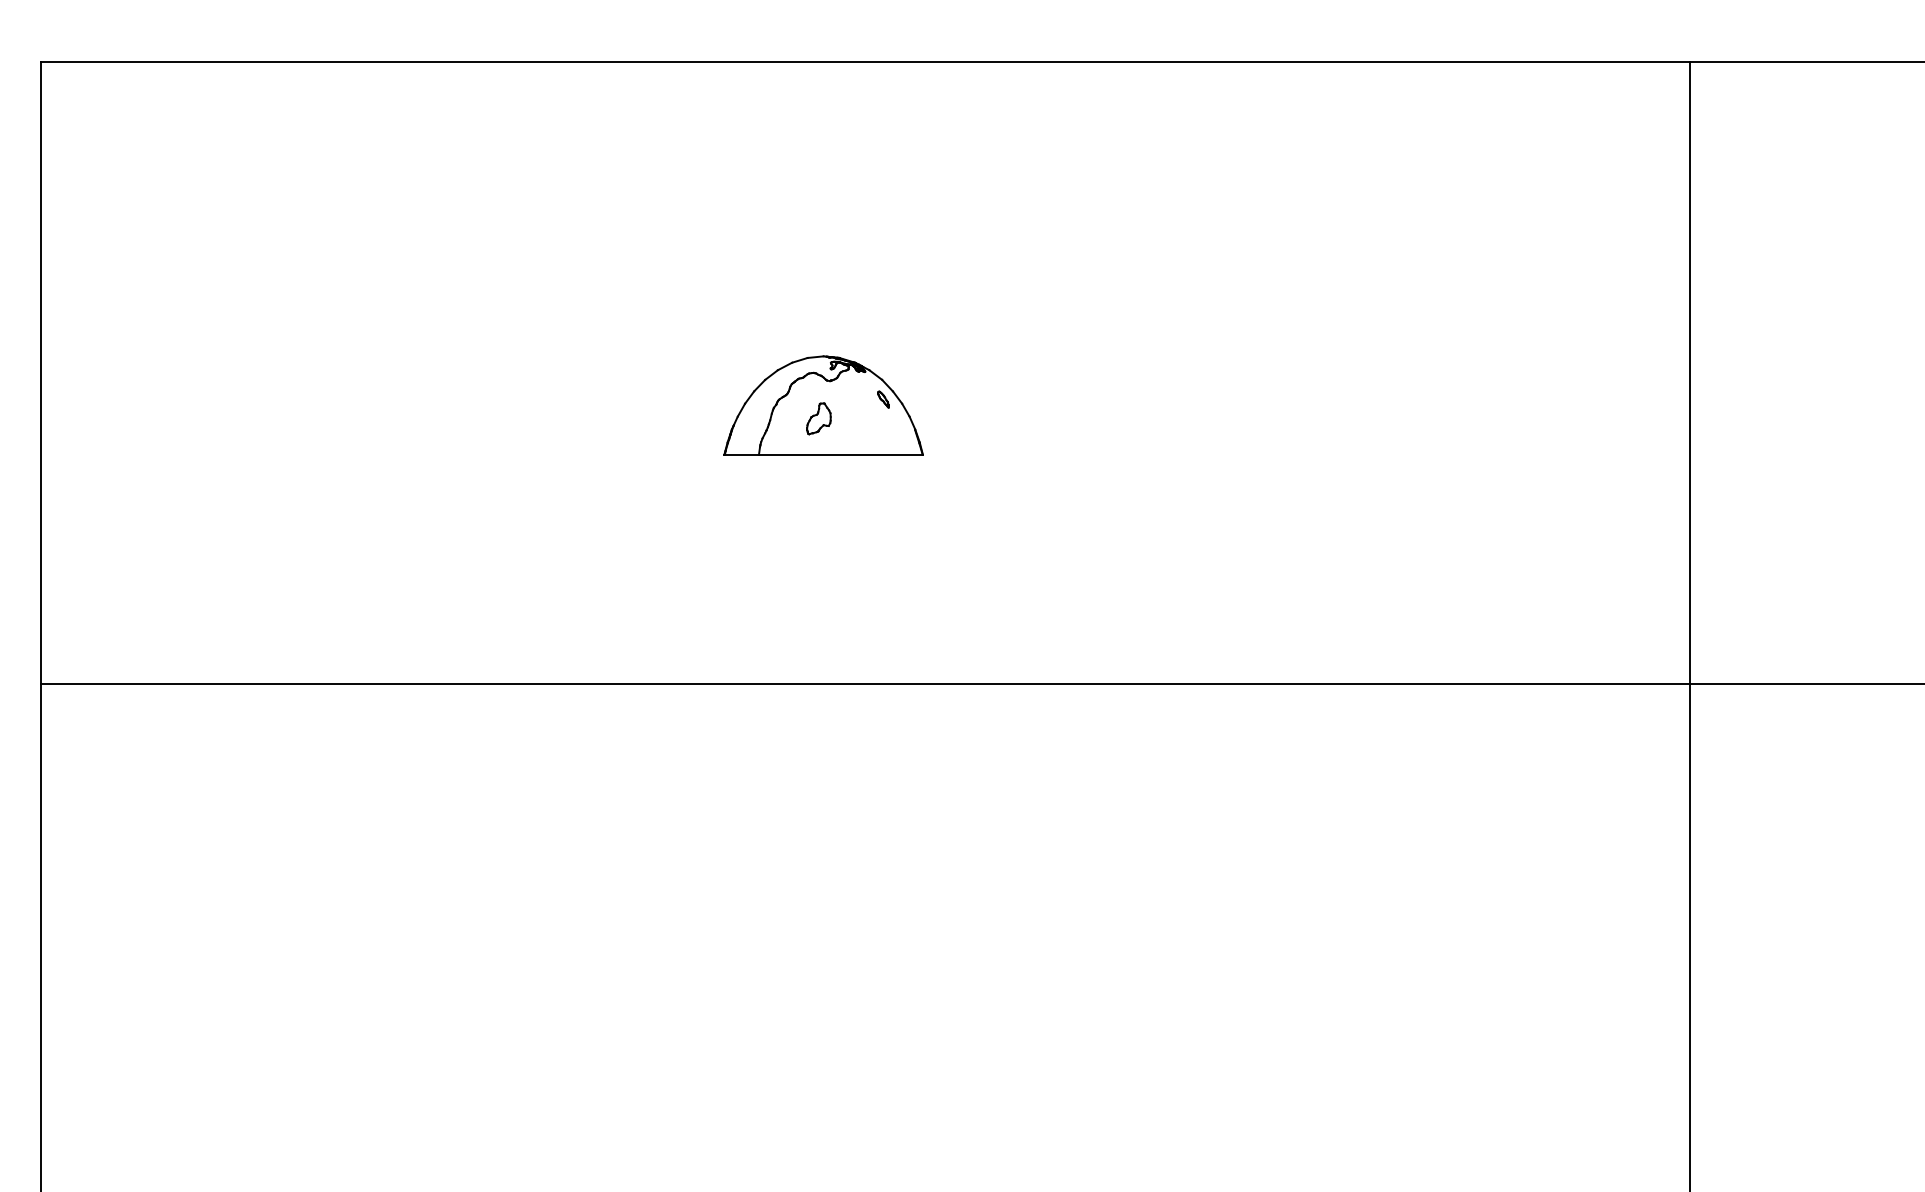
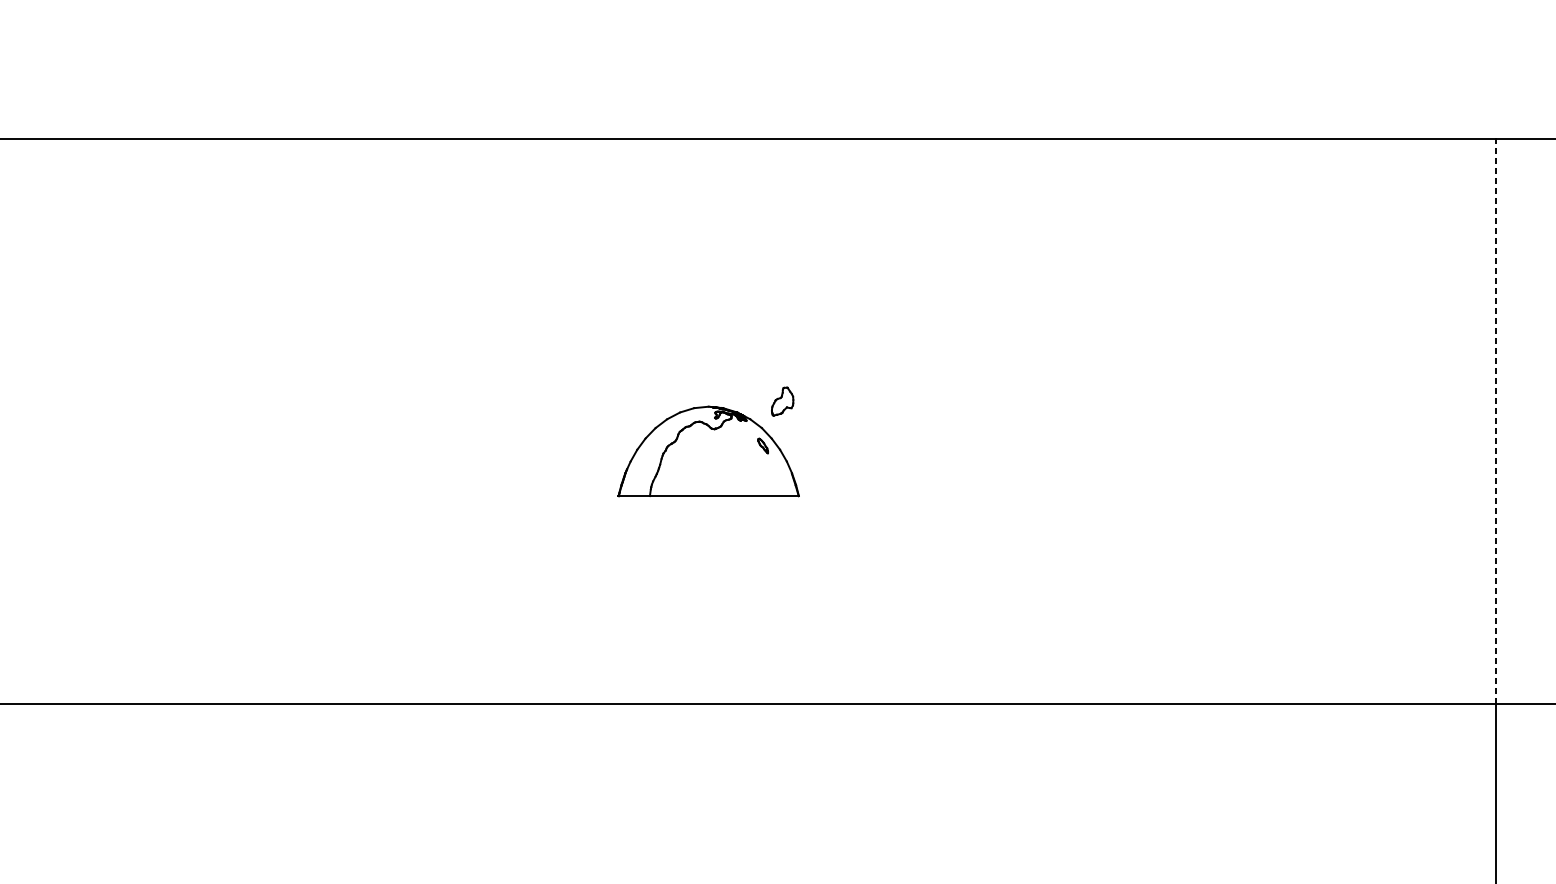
line: (1689, 372) -> (1495, 421), solid -> dashed
part: (818, 418) -> (782, 401), moved

